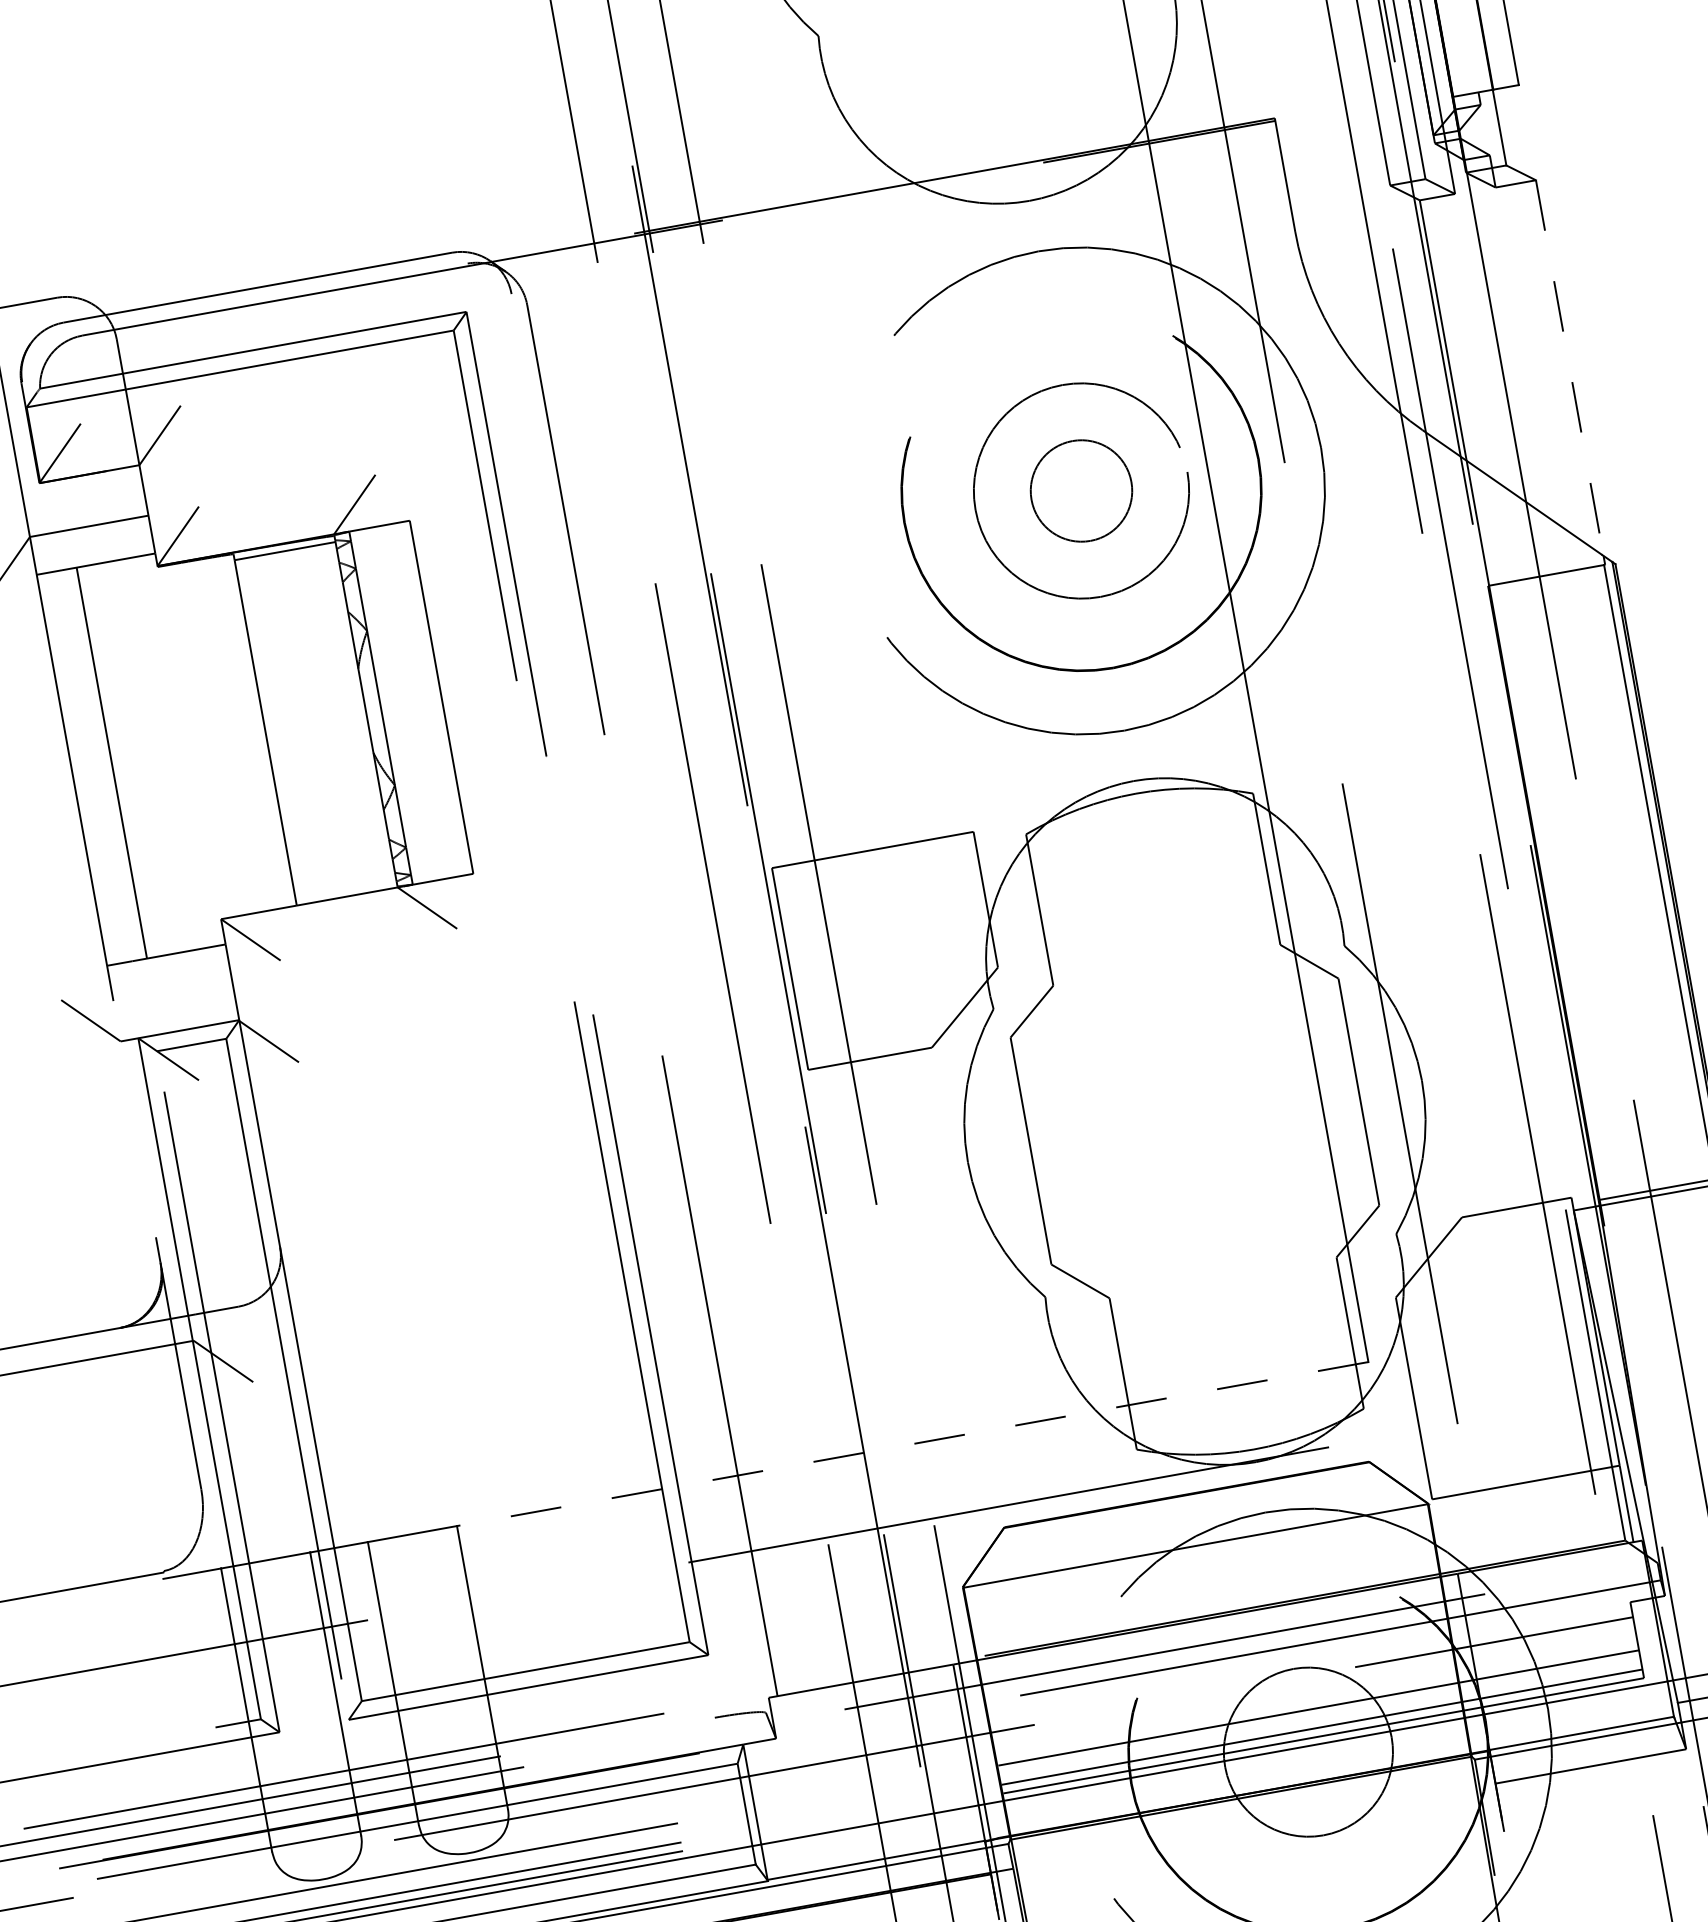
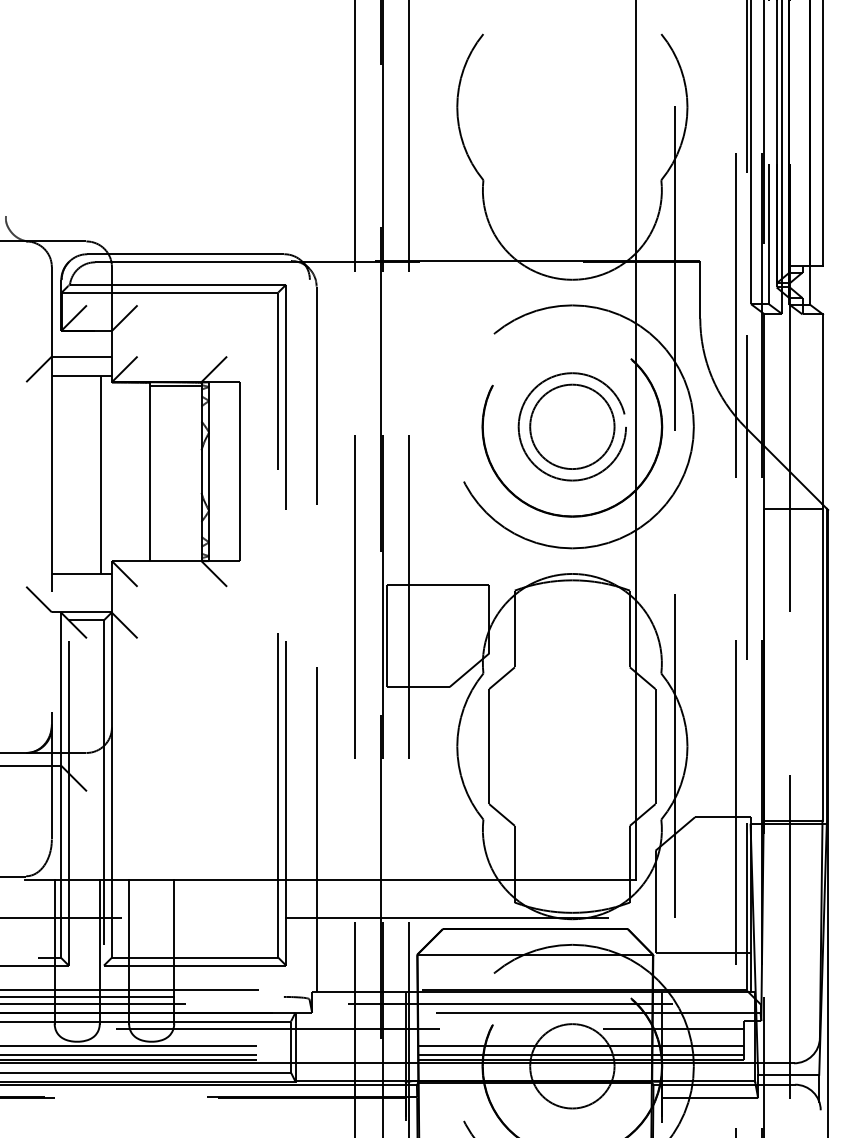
line: (1570, 369) -> (823, 410), dashed -> solid
circle: (1081, 490) -> (572, 426), size x1.67
line: (112, 762) -> (101, 474), moved
line: (911, 1445) -> (404, 880), dashed -> solid

